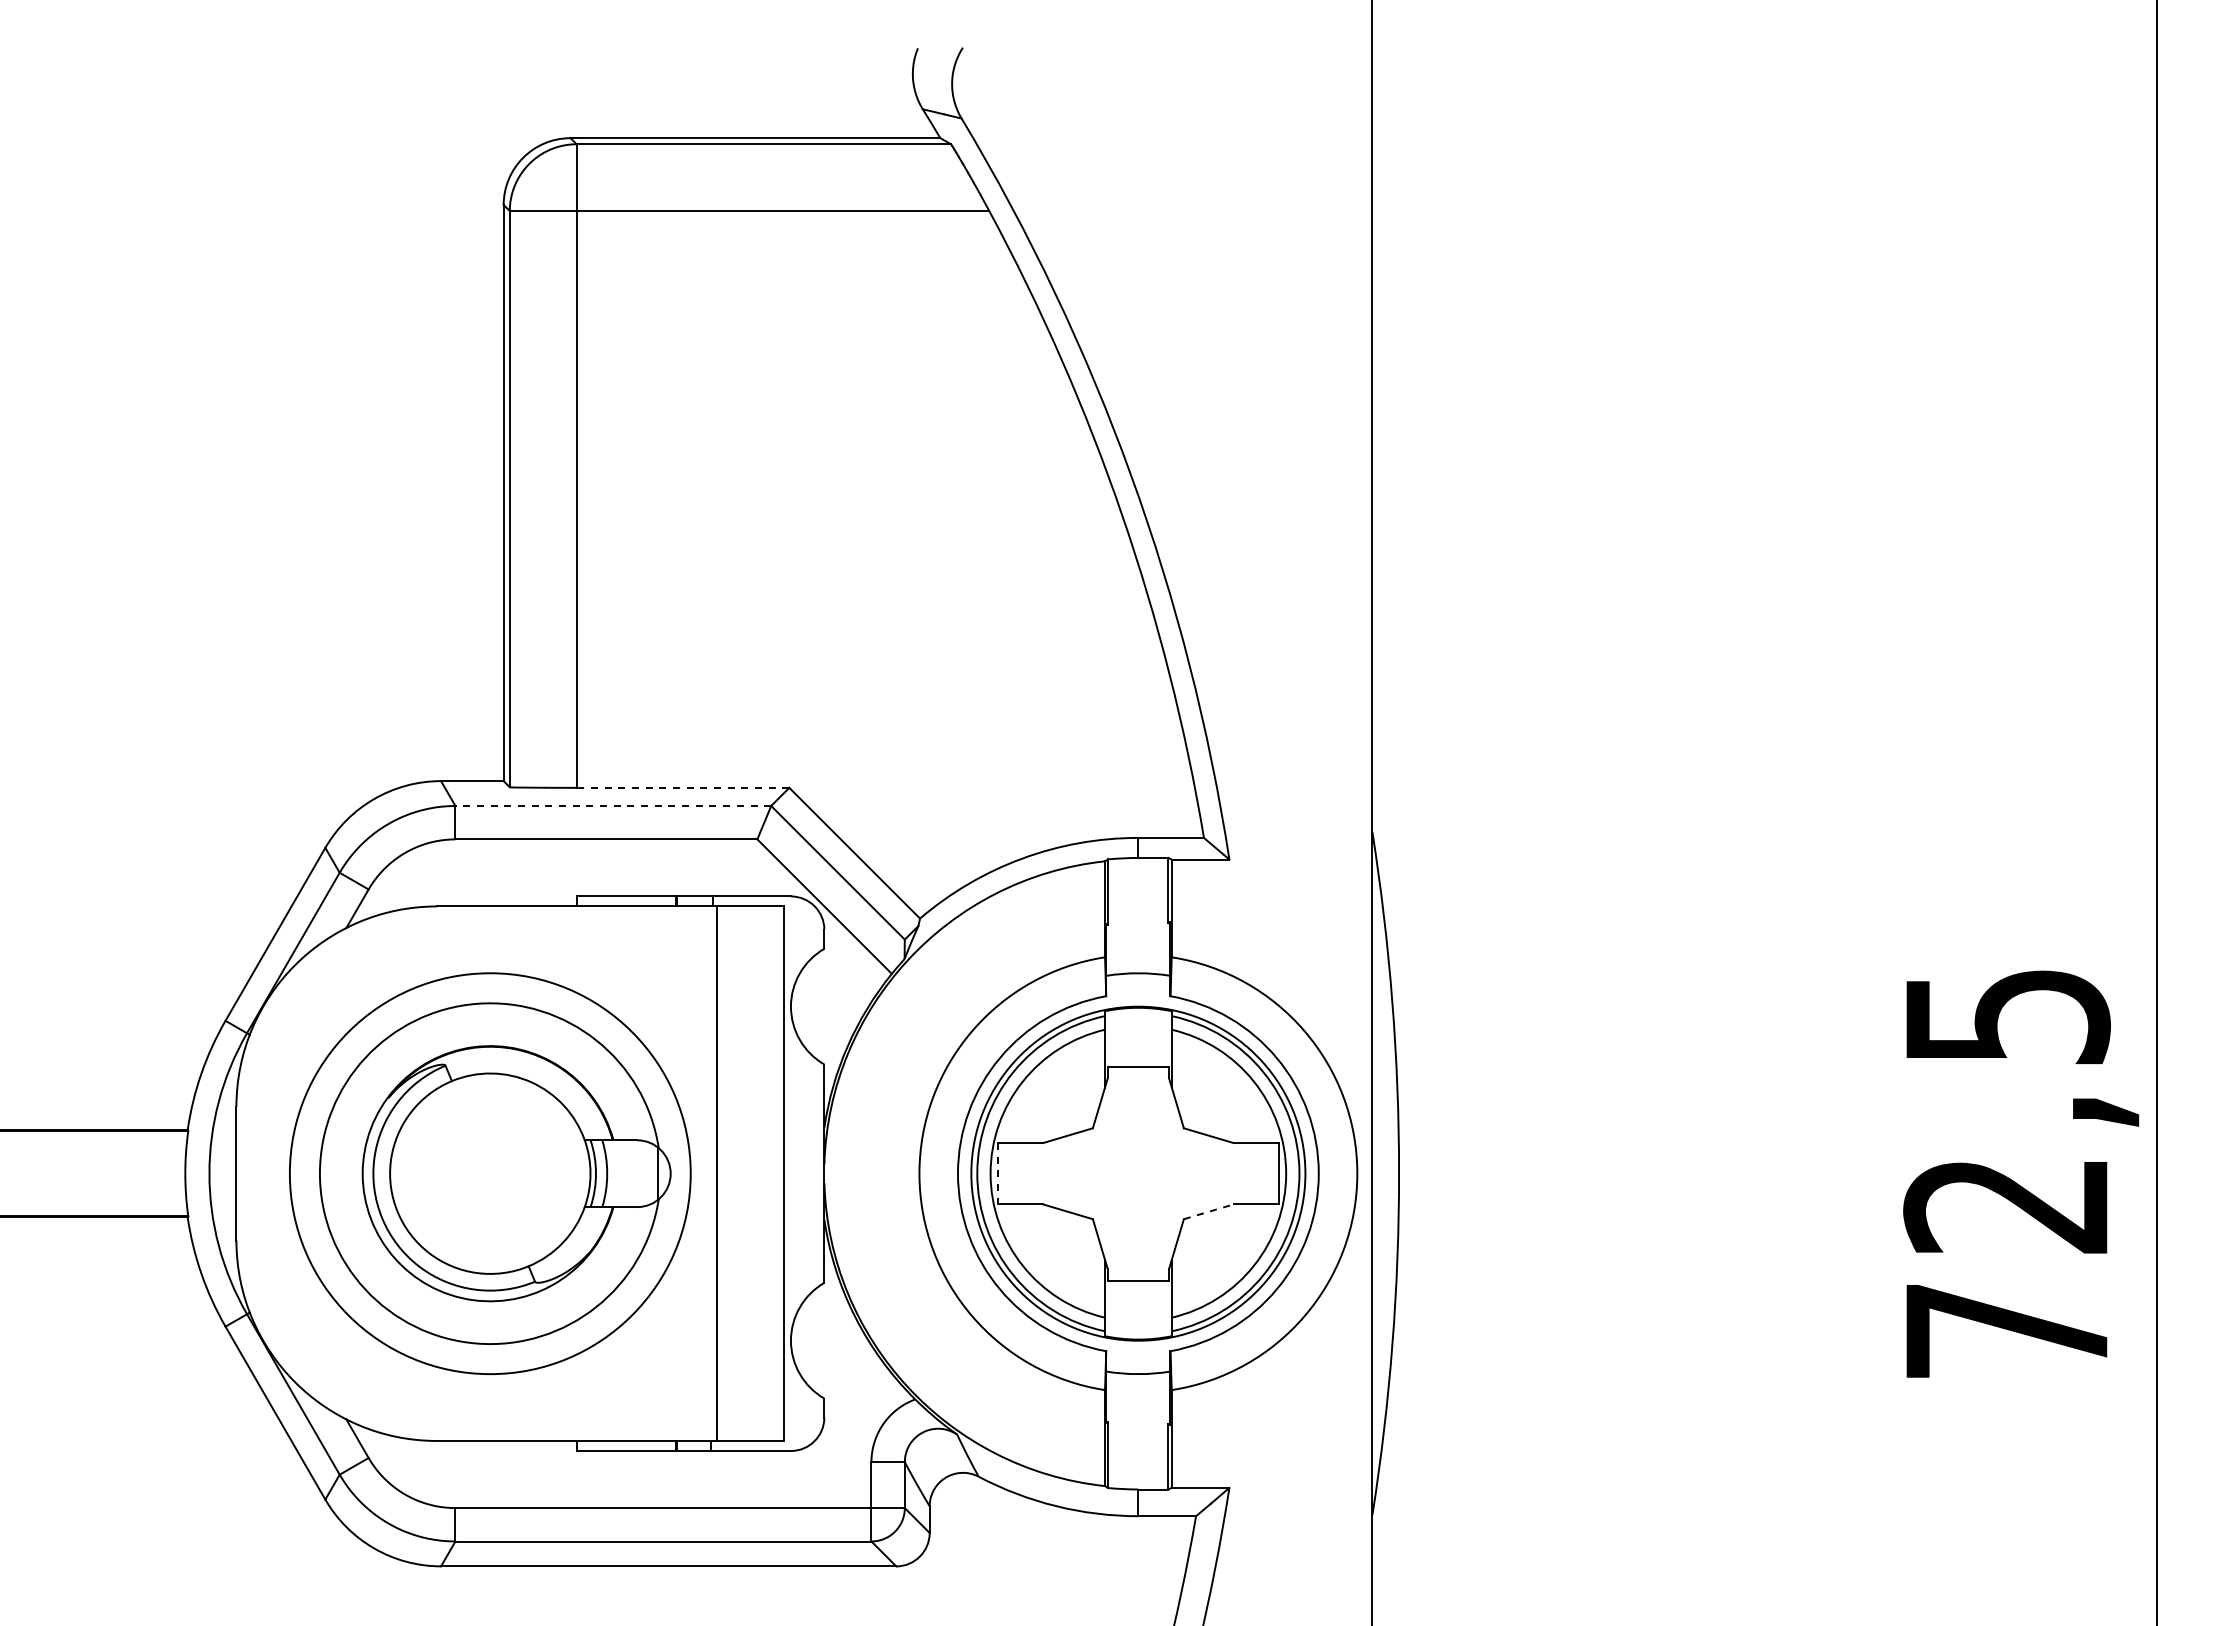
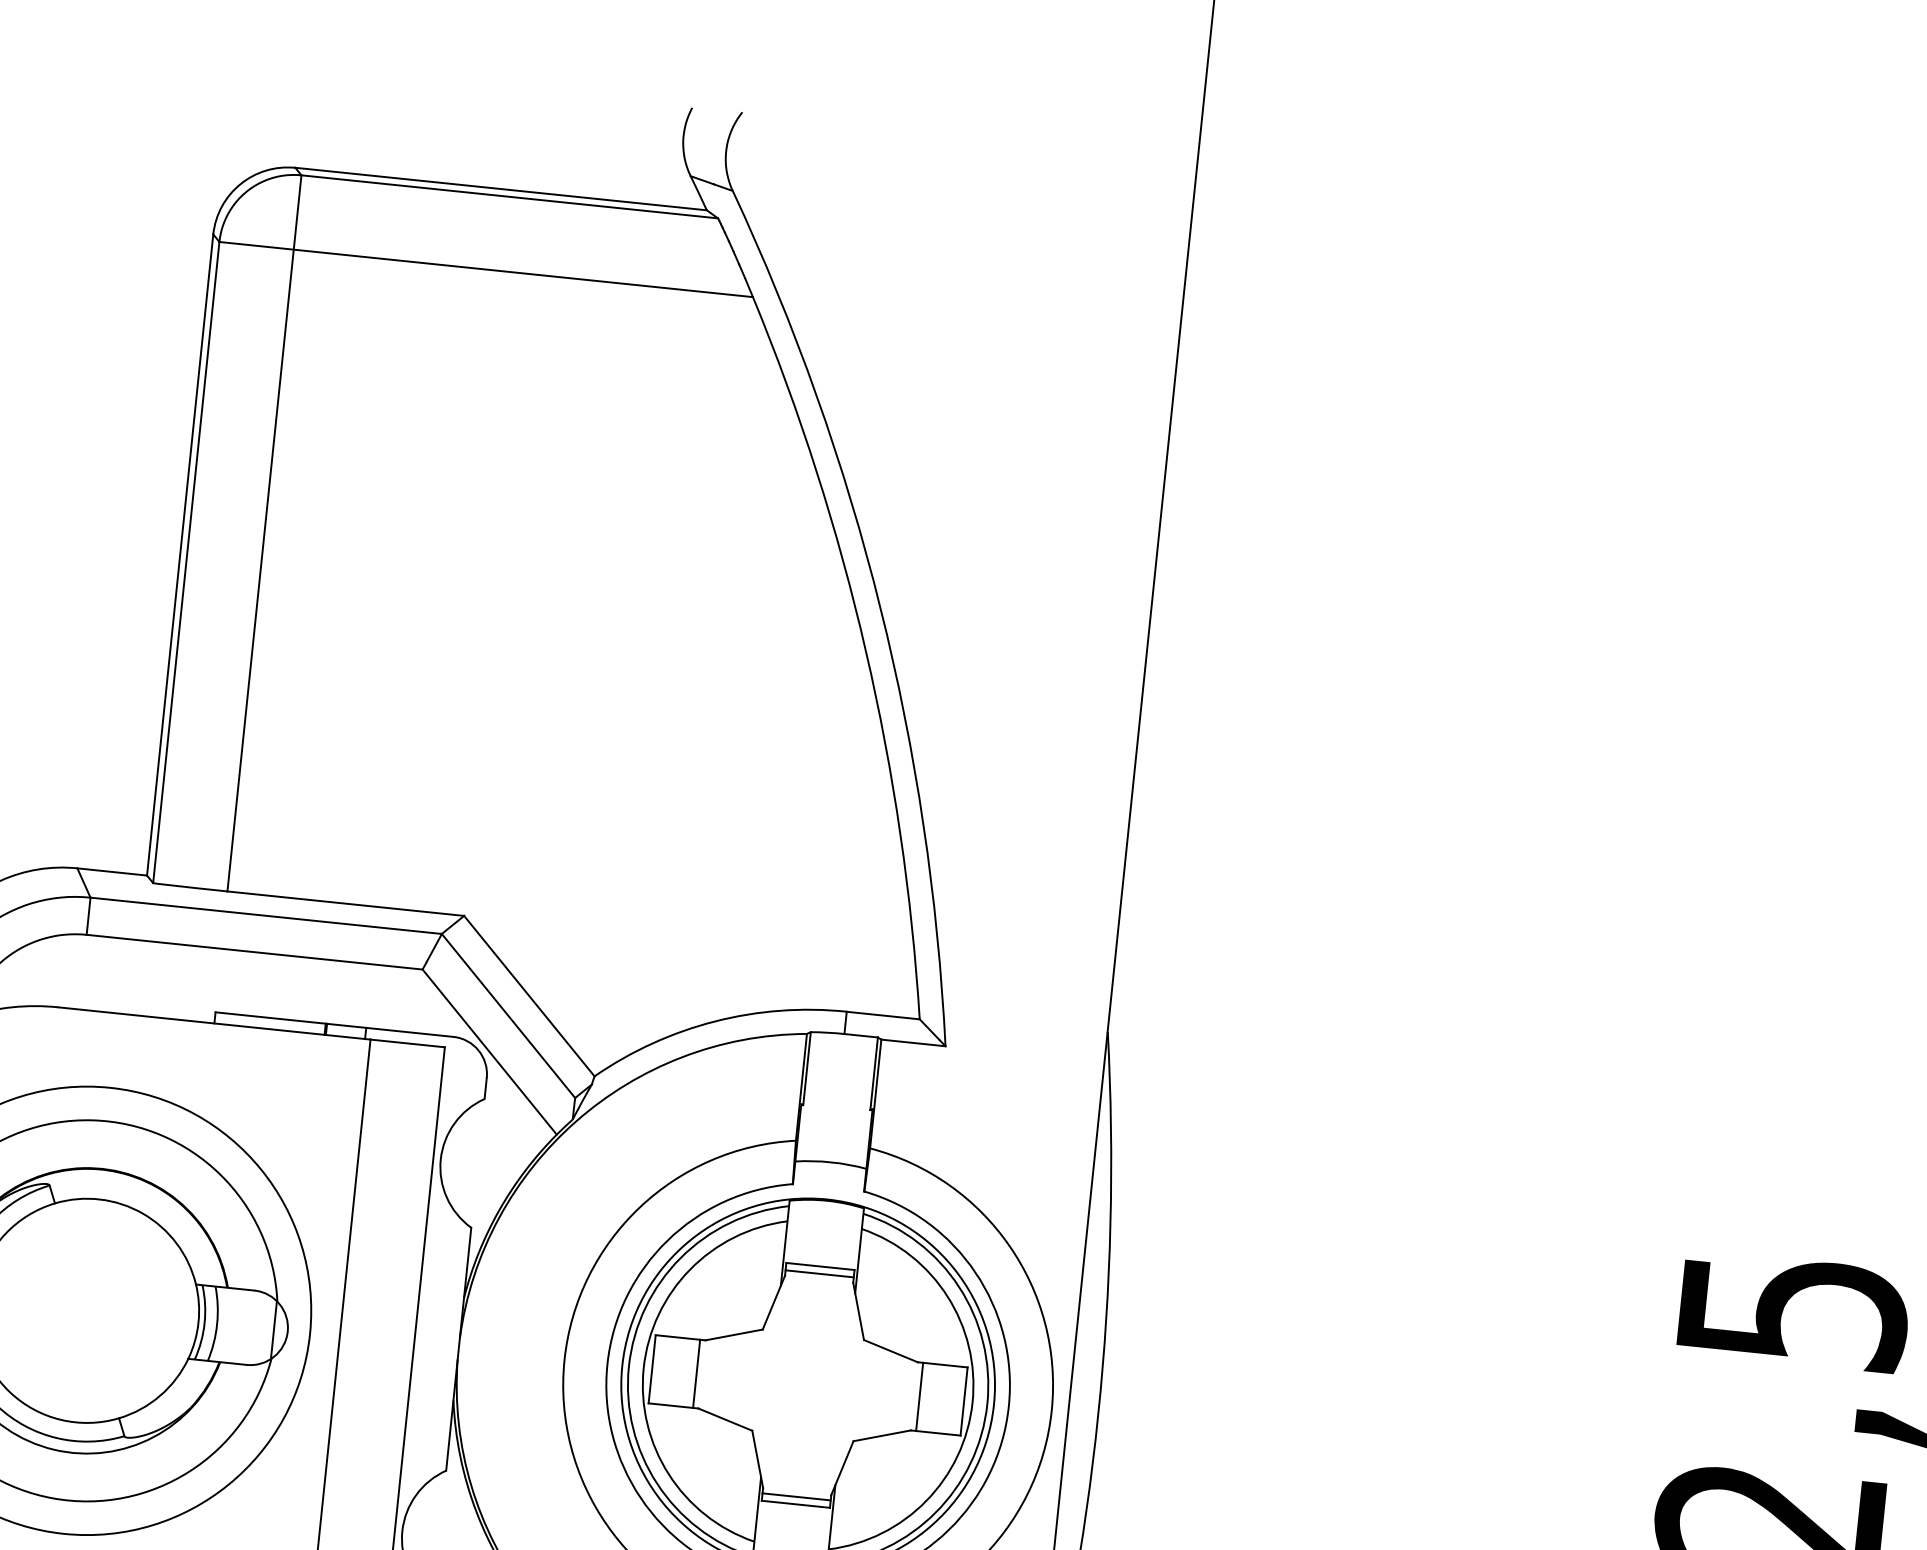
line: (682, 787) -> (345, 903), dashed -> solid
line: (613, 805) -> (266, 915), dashed -> solid
line: (1138, 1073) -> (819, 1273), added
line: (998, 1173) -> (652, 1369), dashed -> solid
line: (1038, 1173) -> (697, 1373), added
line: (1238, 1173) -> (919, 1396), added
line: (1209, 1211) -> (882, 1435), dashed -> solid
line: (1138, 1273) -> (796, 1496), added

